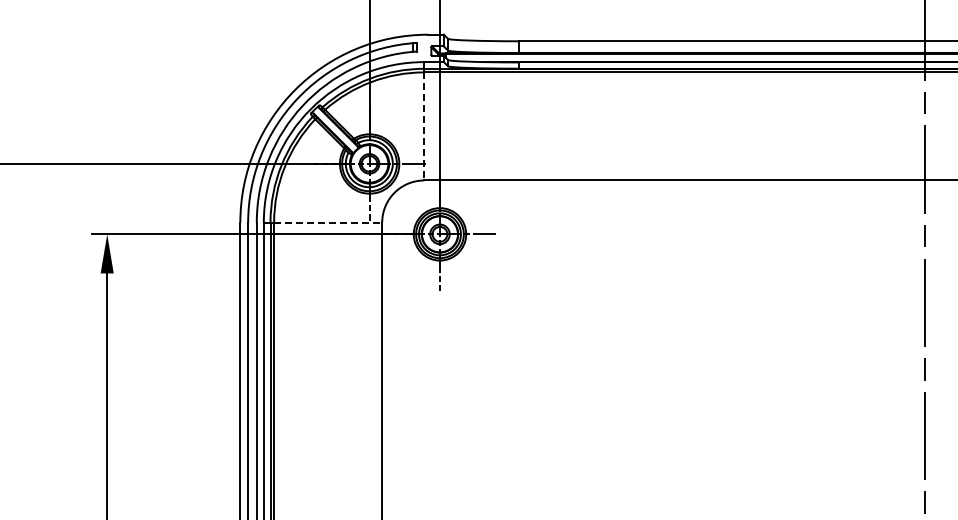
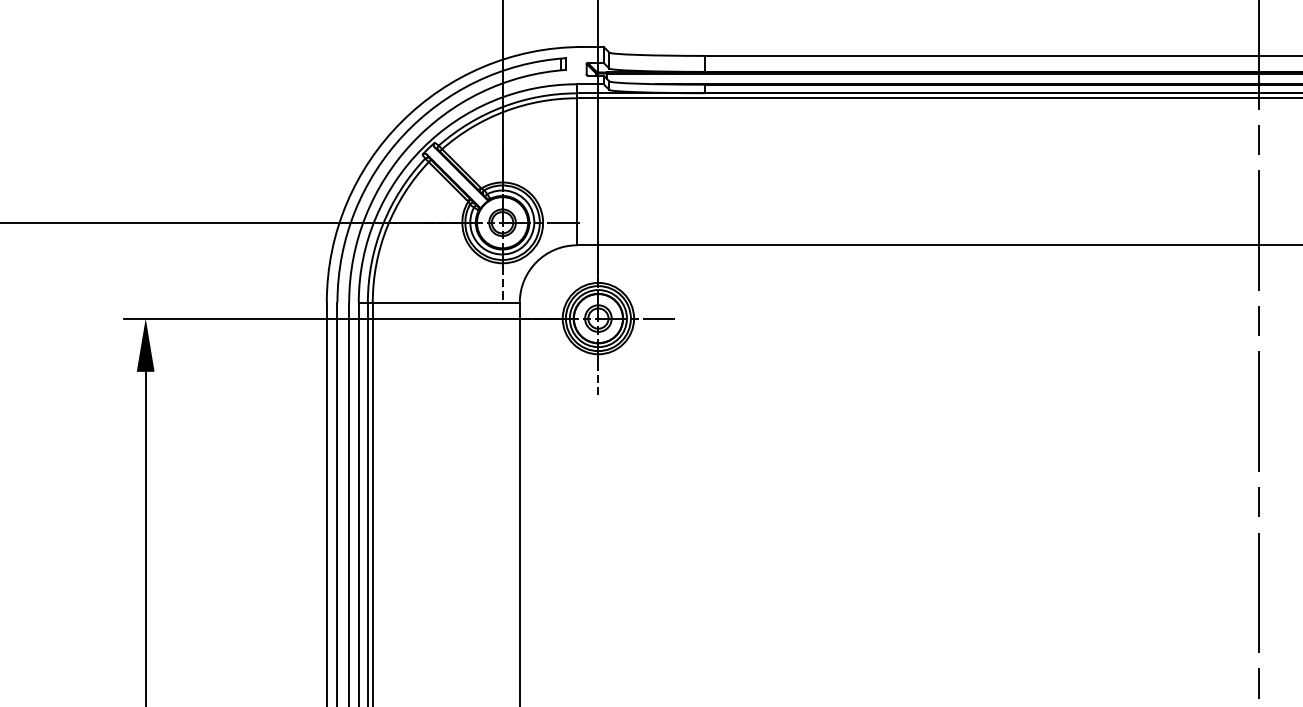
line: (424, 126) -> (577, 171), dashed -> solid
line: (328, 222) -> (446, 302), dashed -> solid

